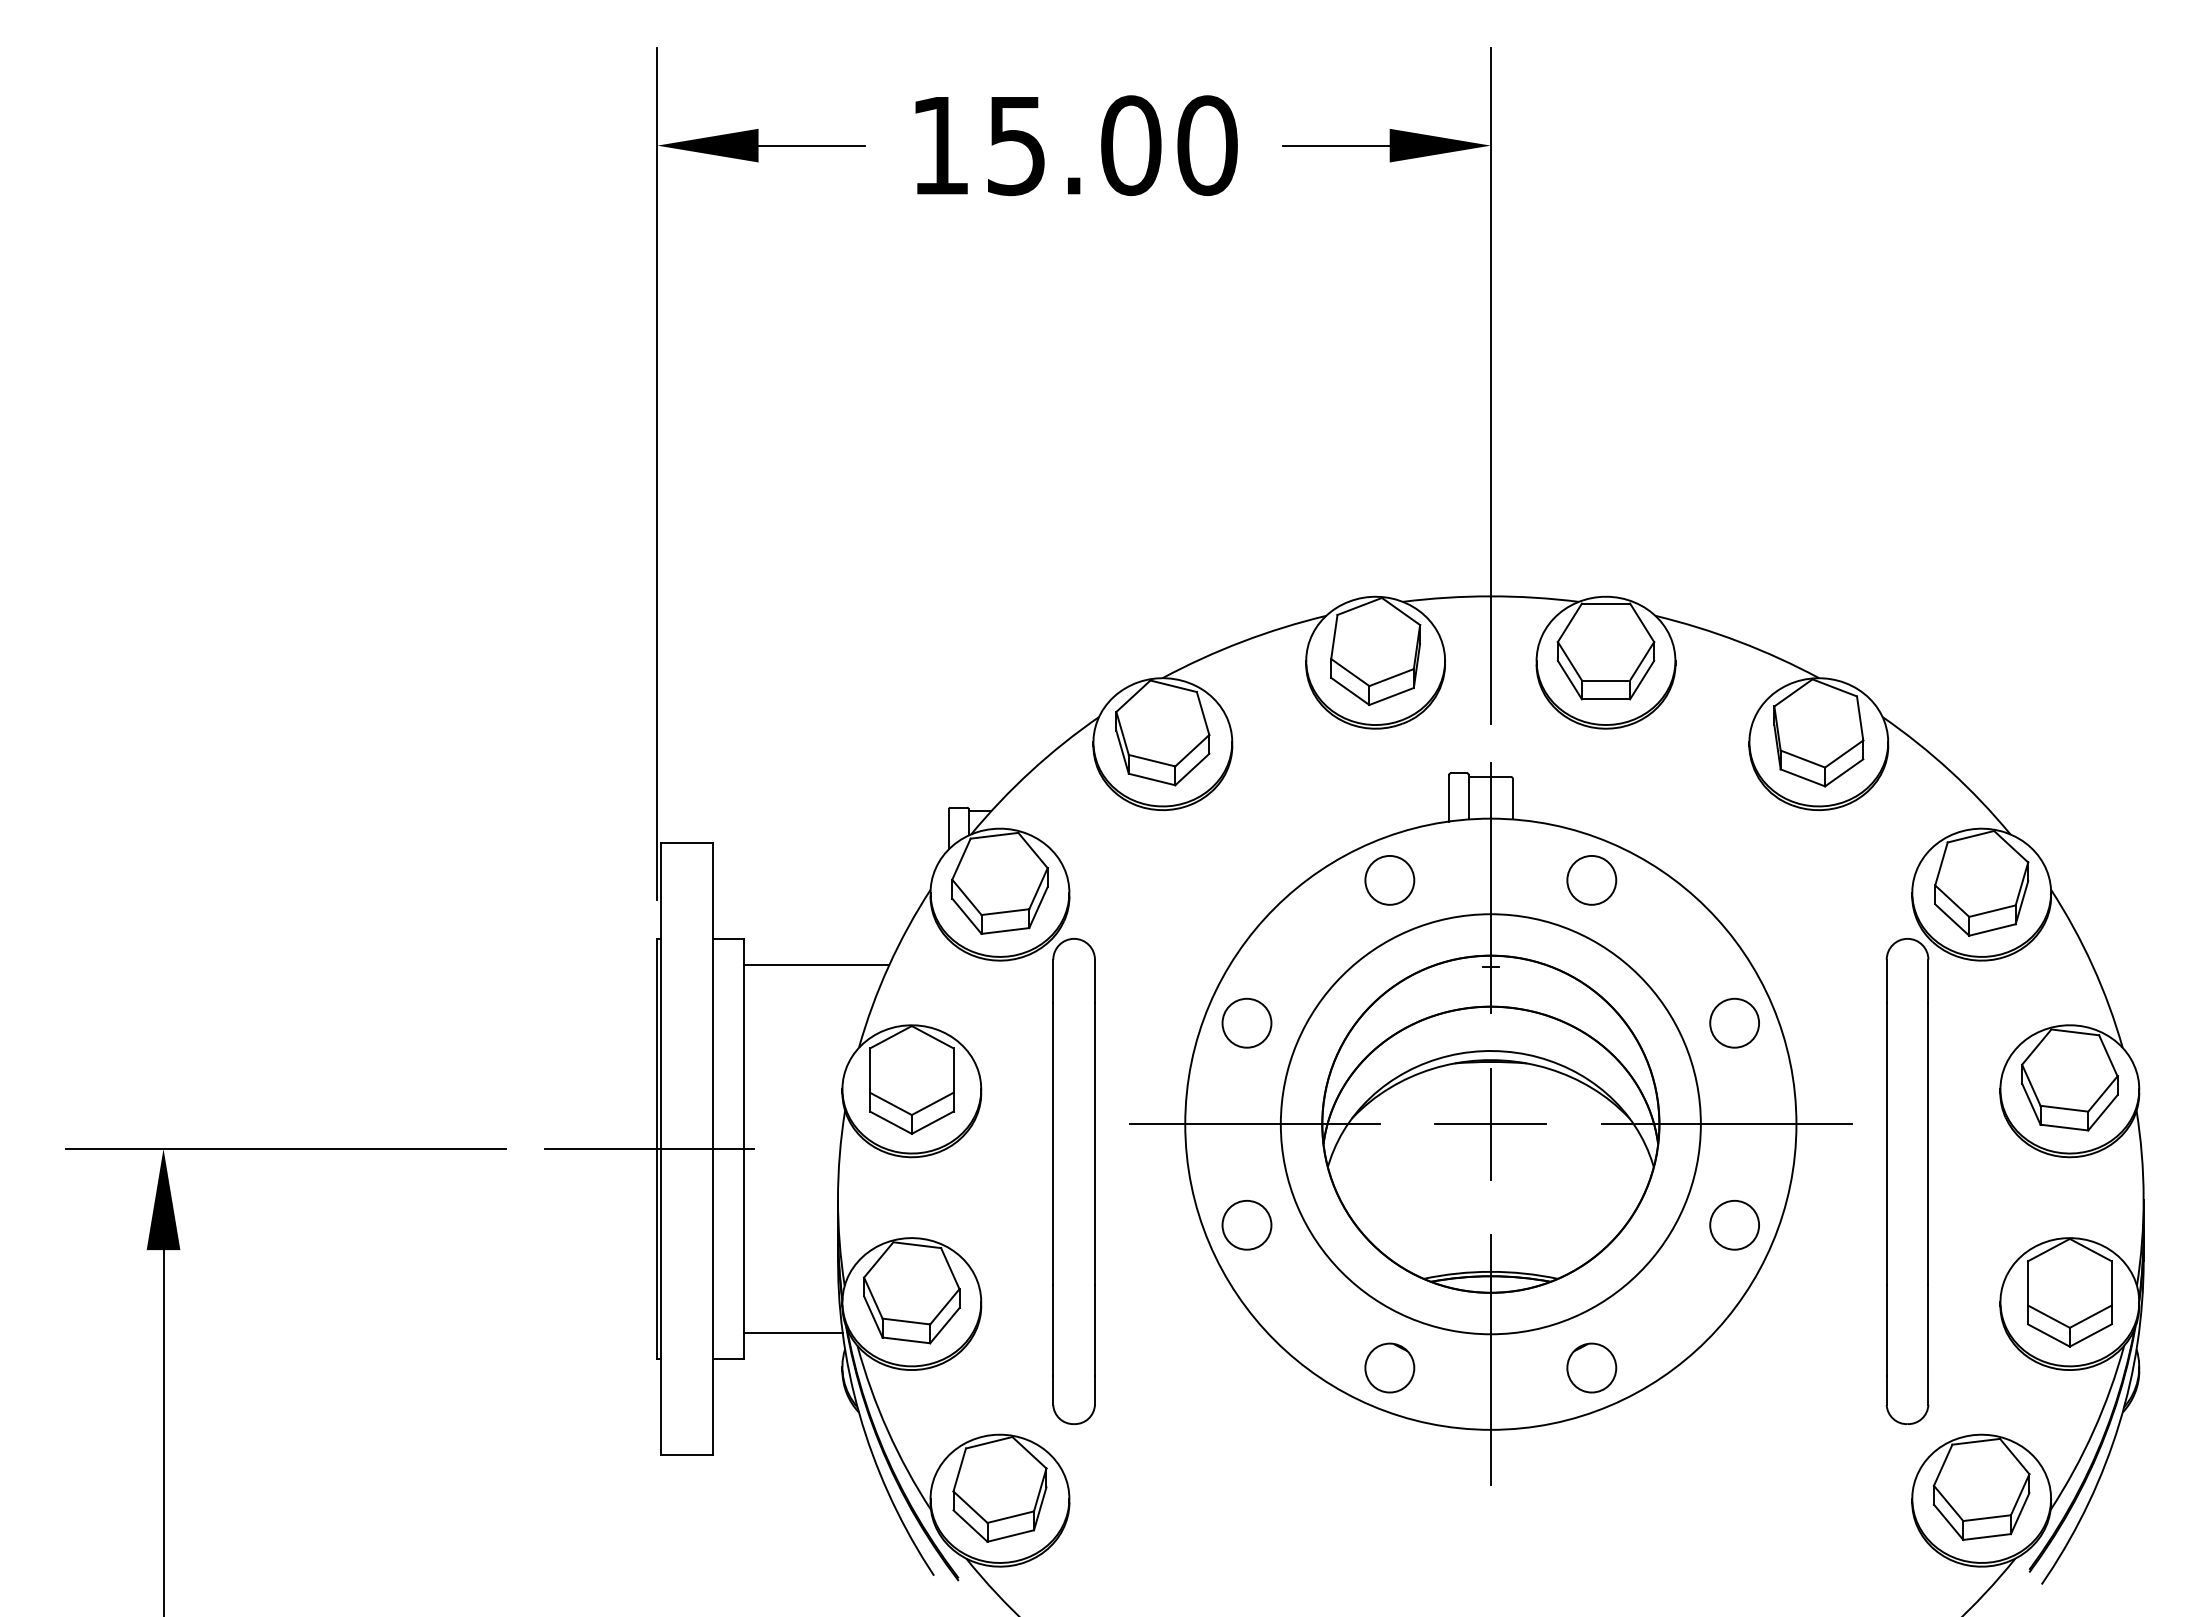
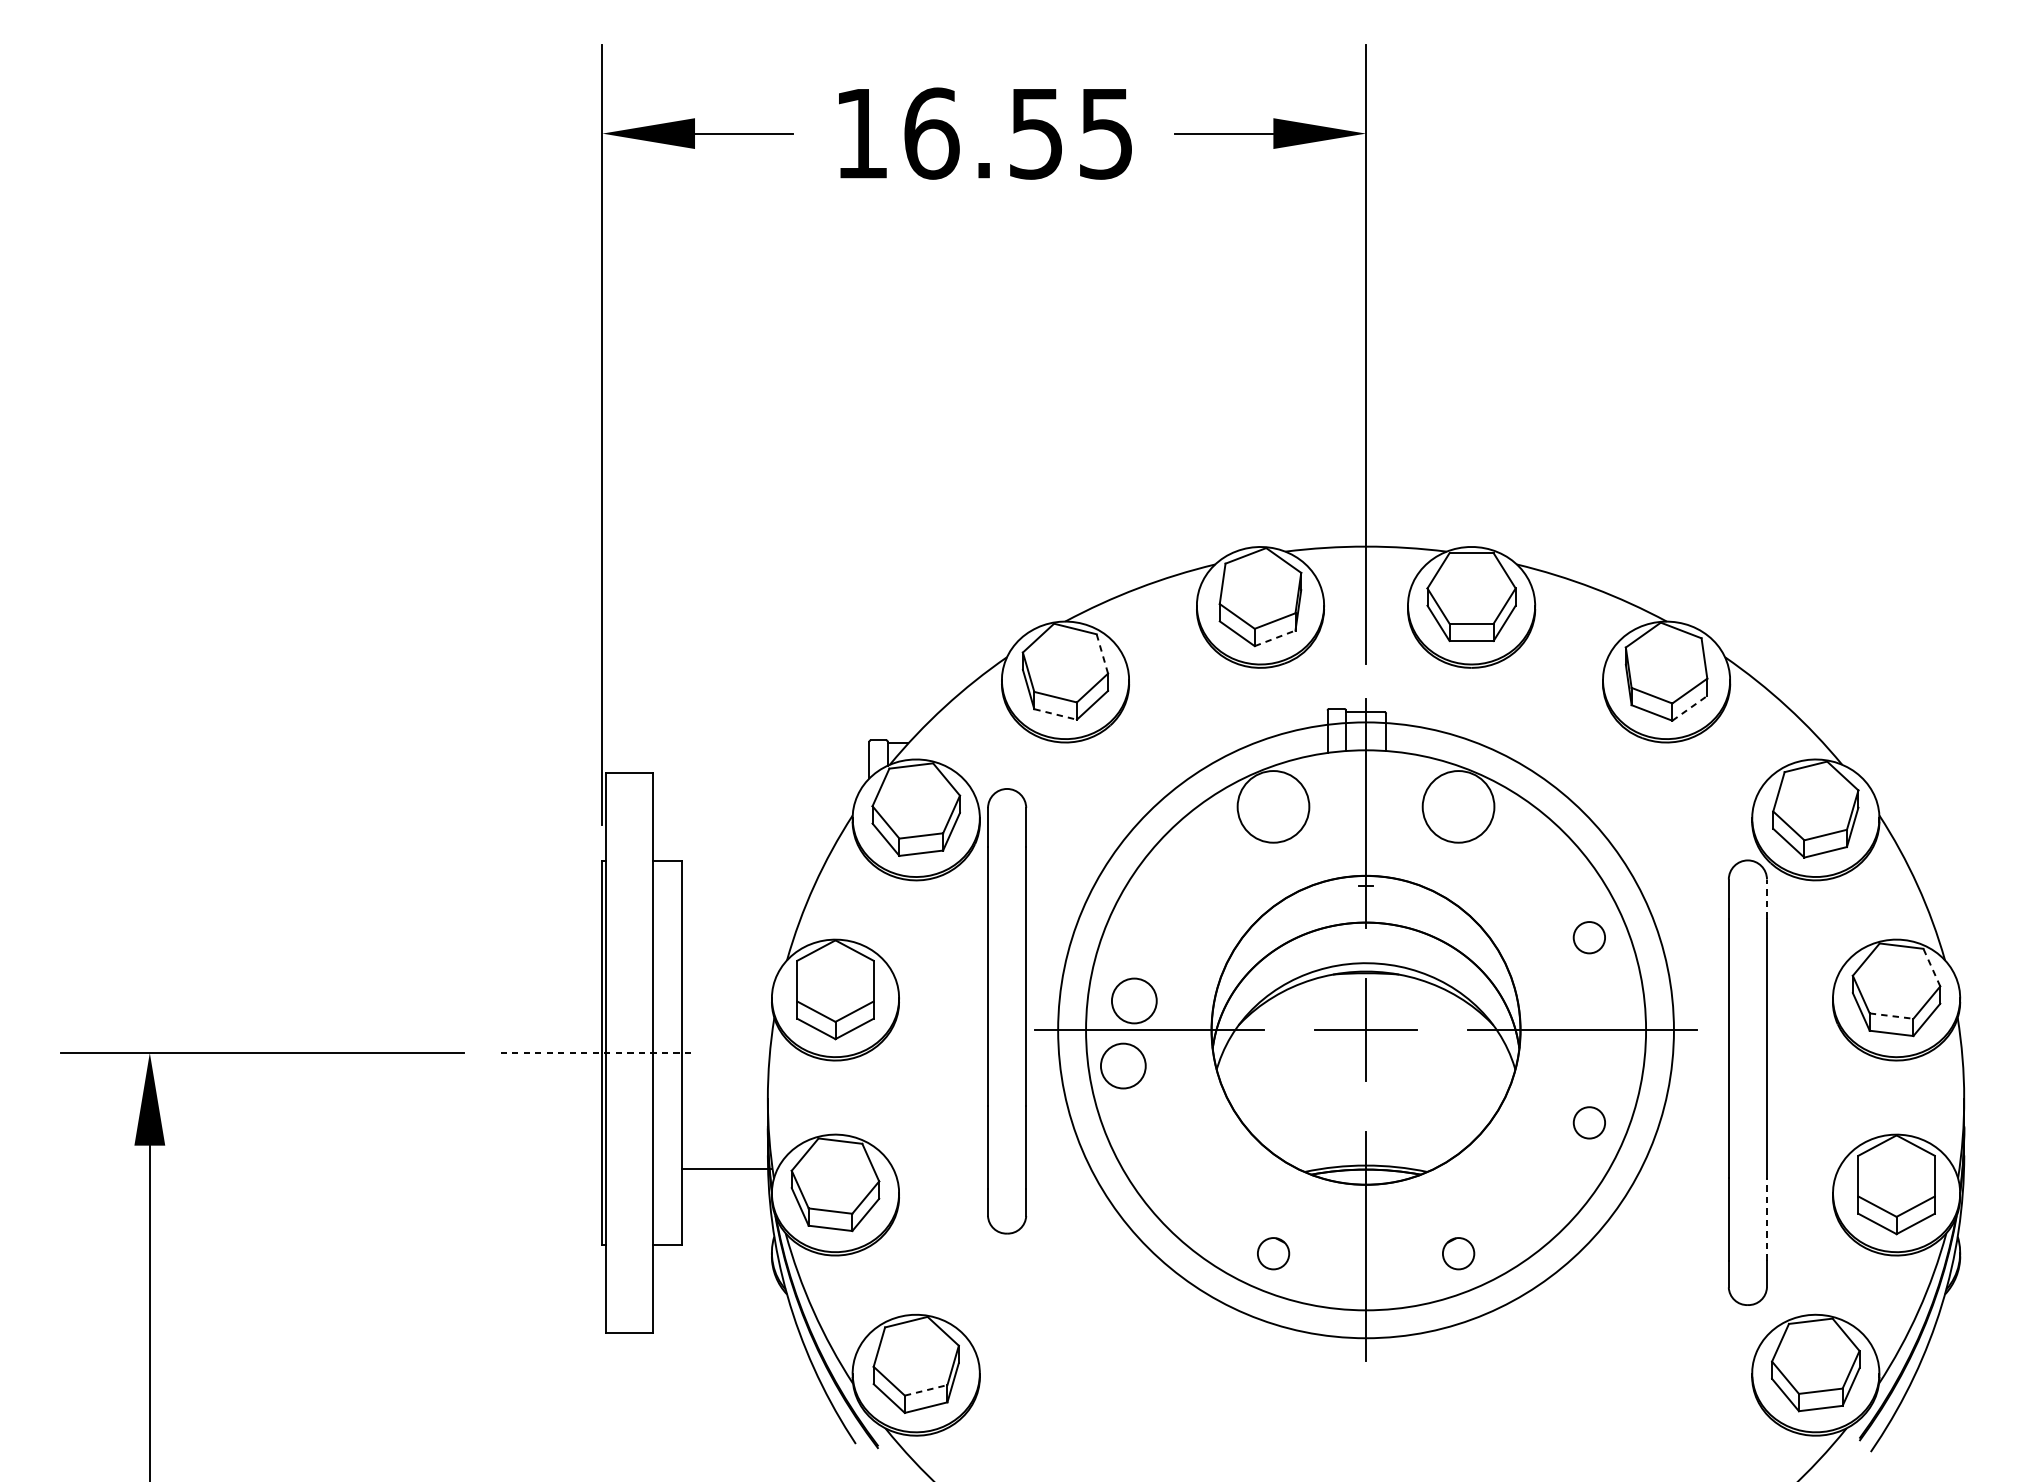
text: (1112, 145) -> (1019, 133), 15.00 -> 16.55
line: (1391, 696) -> (1275, 638), solid -> dashed
line: (1202, 713) -> (1101, 653), solid -> dashed
line: (1844, 772) -> (1690, 708), solid -> dashed
line: (1152, 779) -> (1056, 714), solid -> dashed
circle: (1389, 879) -> (1273, 806), size x1.6
circle: (1591, 879) -> (1458, 806), size x1.6
line: (816, 964) -> (748, 883), removed
line: (1928, 980) -> (1767, 898), solid -> dashed
circle: (1246, 1022) -> (1133, 1000), moved
circle: (1734, 1022) -> (1589, 937), size x0.7
line: (2108, 1055) -> (1932, 967), solid -> dashed
line: (2064, 1108) -> (1891, 1015), solid -> dashed
circle: (1490, 1124) -> (1365, 1030), size x1.6
line: (649, 1148) -> (595, 1052), solid -> dashed
part: (1073, 1181) -> (1006, 1011), moved
circle: (1734, 1224) -> (1589, 1122), size x0.7
circle: (1246, 1225) -> (1122, 1066), moved
line: (1928, 1329) -> (1767, 1218), solid -> dashed
line: (793, 1333) -> (727, 1169), moved
part: (1389, 1367) -> (1273, 1253), size x0.7
part: (1591, 1367) -> (1458, 1253), size x0.7
line: (1010, 1517) -> (925, 1390), solid -> dashed

